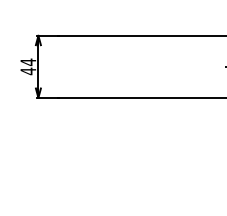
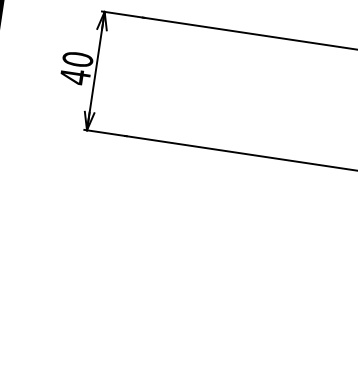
text: (28, 62) -> (78, 59), 44 -> 40

